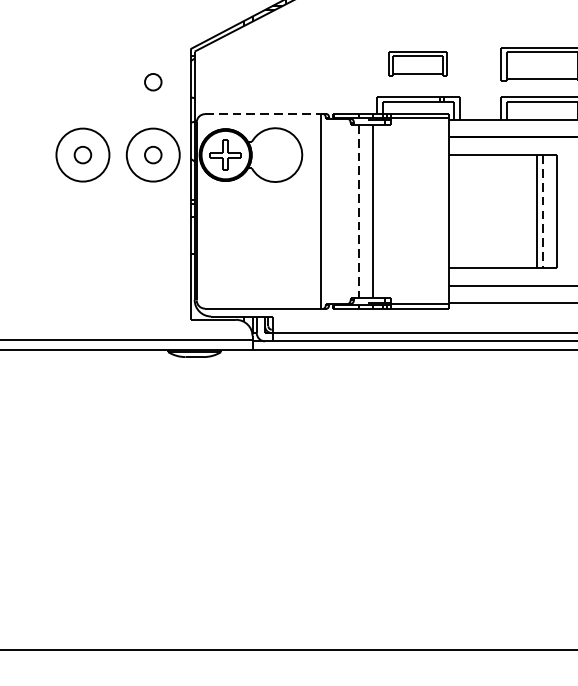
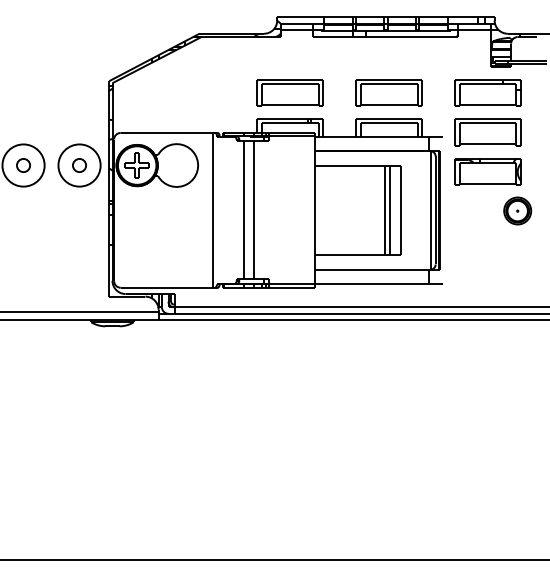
part: (417, 63) -> (289, 92), size x1.43
part: (153, 82) -> (79, 107), removed
line: (263, 113) -> (167, 132), dashed -> solid
line: (359, 211) -> (243, 210), dashed -> solid
line: (542, 211) -> (389, 210), dashed -> solid

